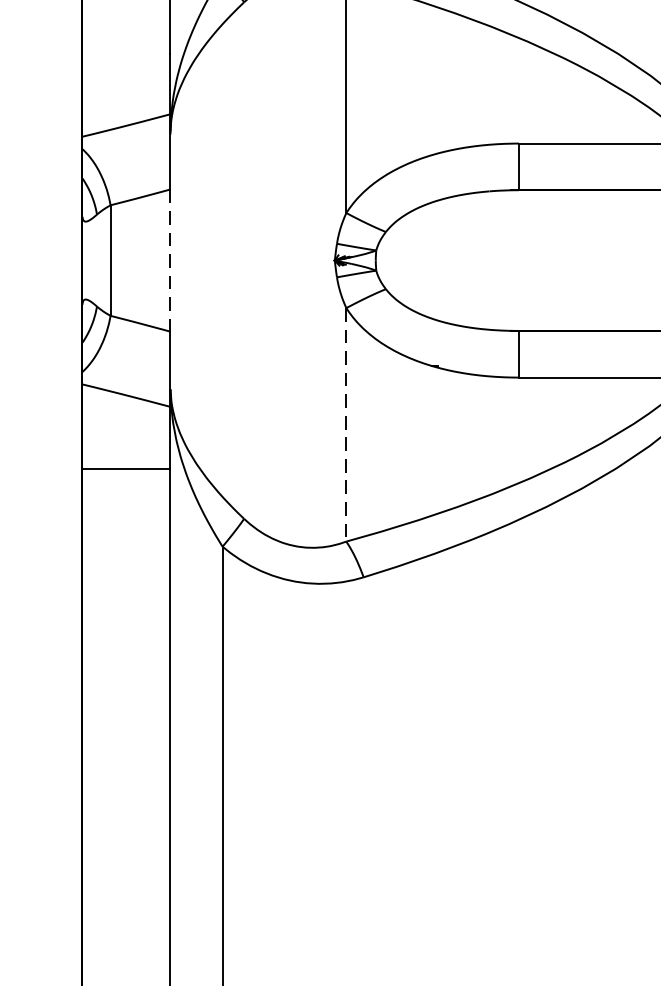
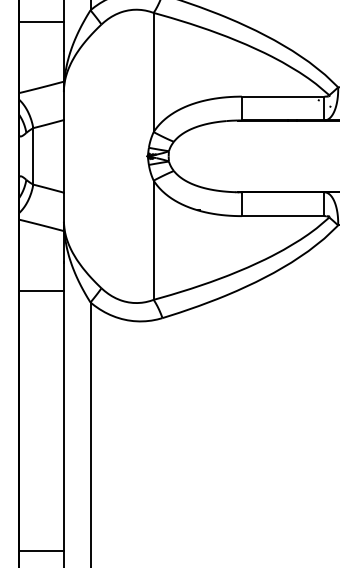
line: (169, 260) -> (63, 156), dashed -> solid
line: (345, 425) -> (153, 240), dashed -> solid
line: (124, 468) -> (40, 290), moved

